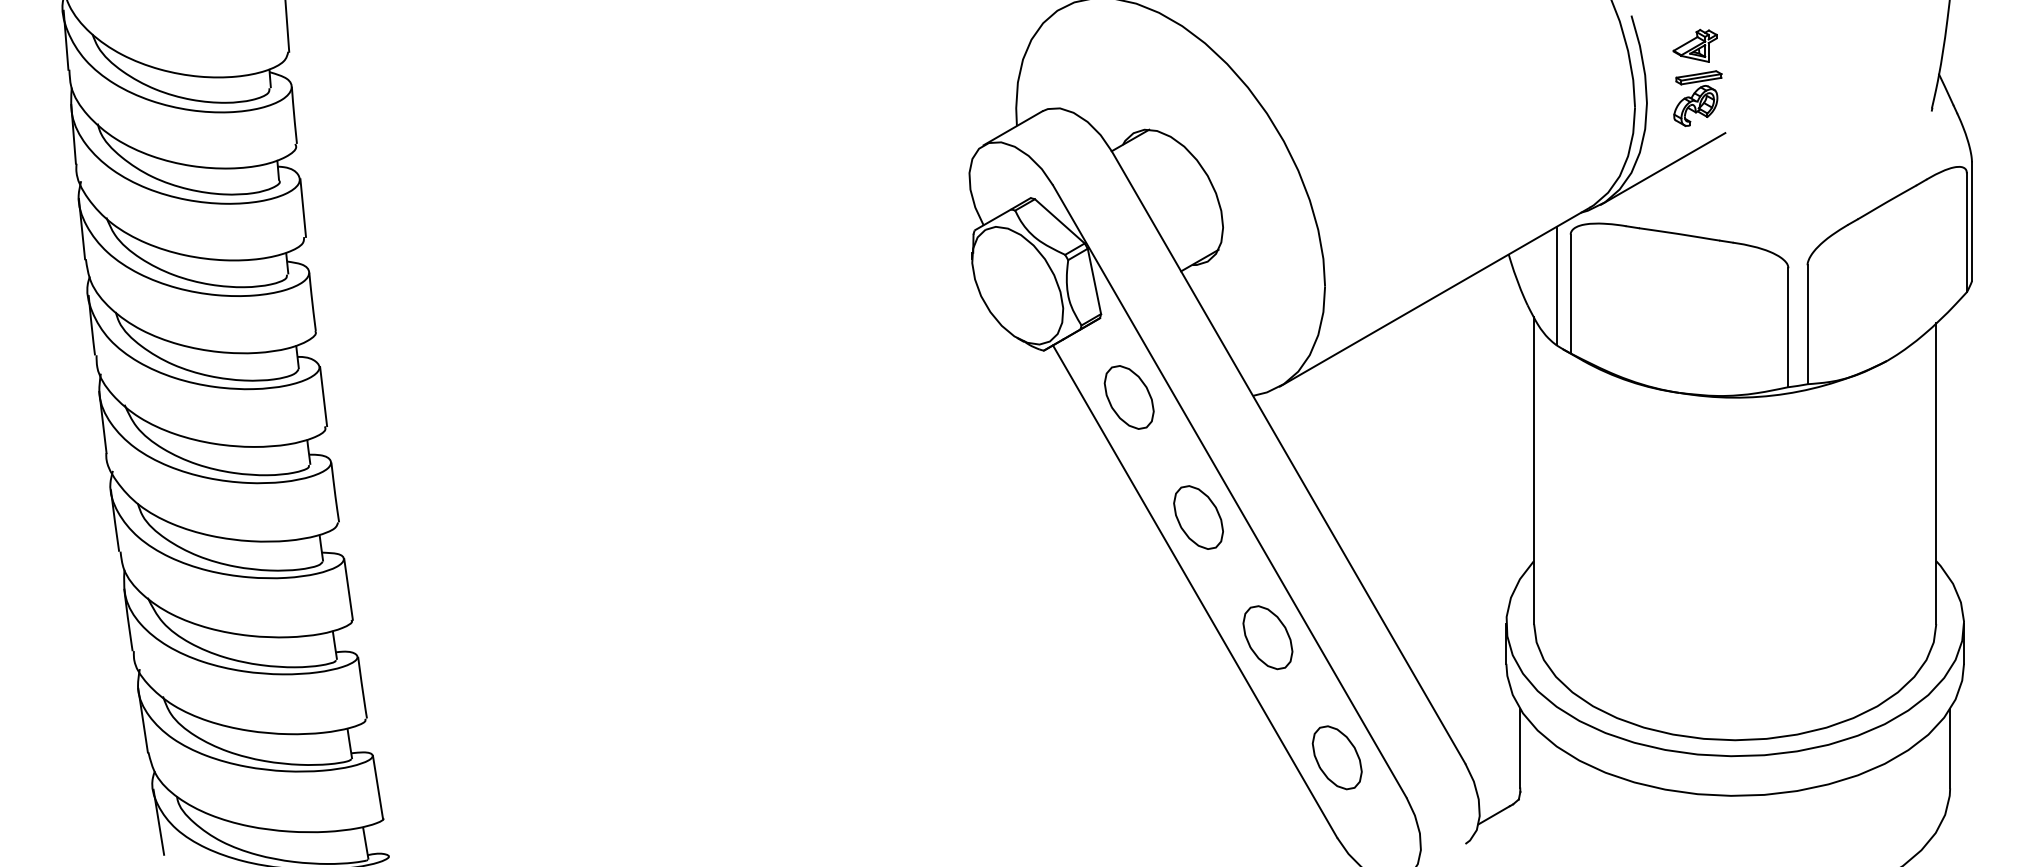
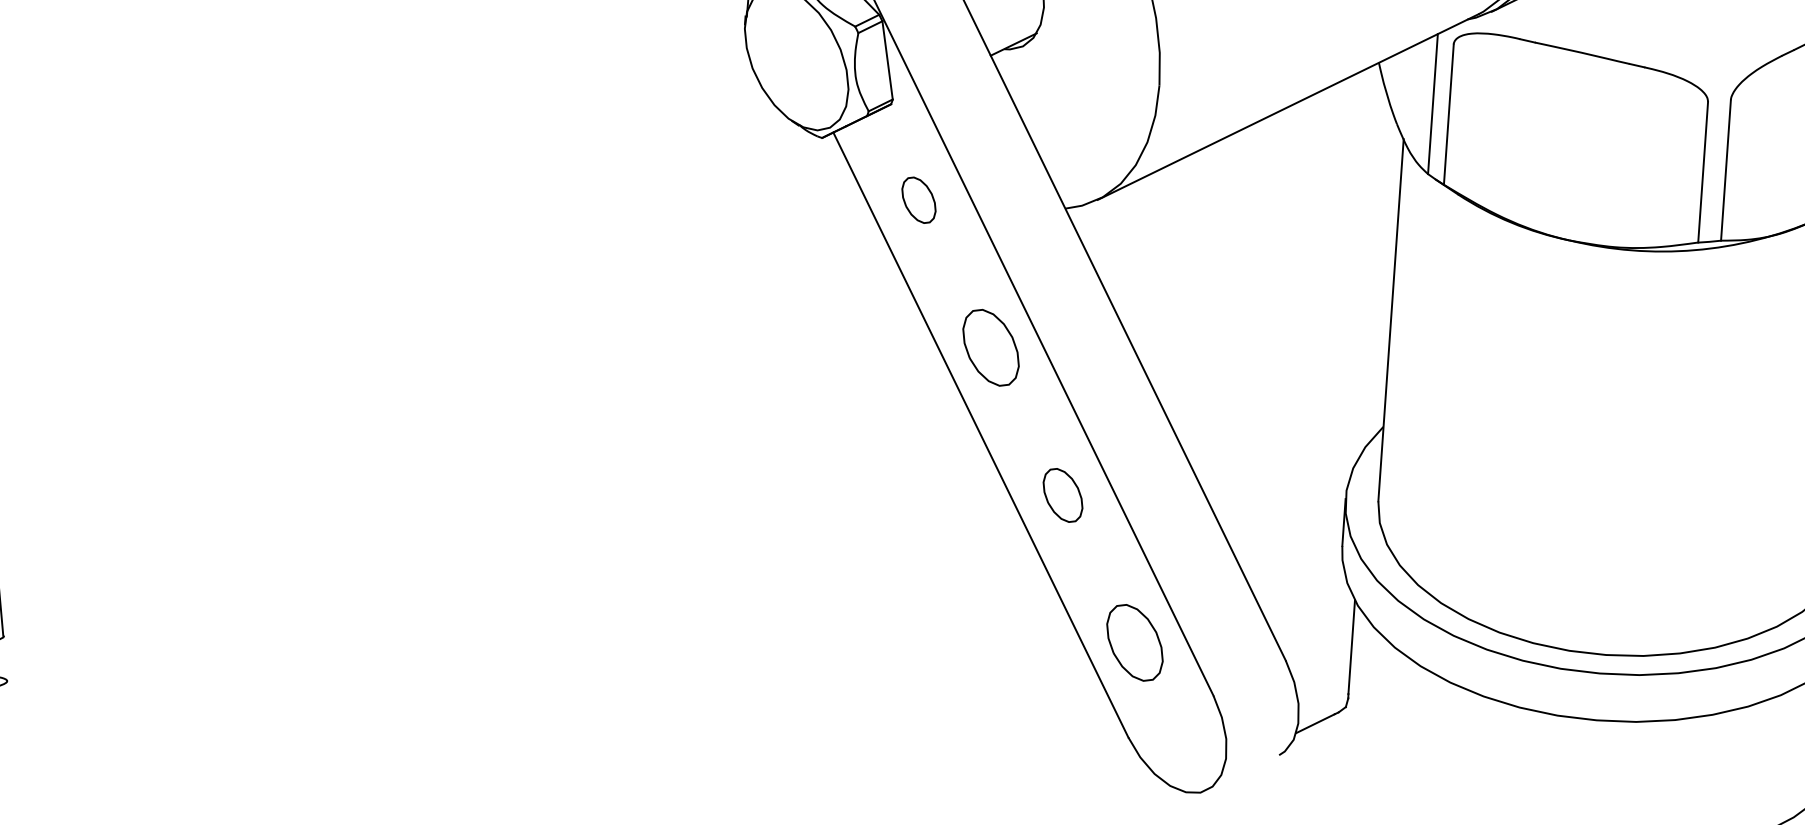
part: (1128, 397) -> (918, 200), size x0.6
part: (1267, 637) -> (1062, 495), size x0.7

